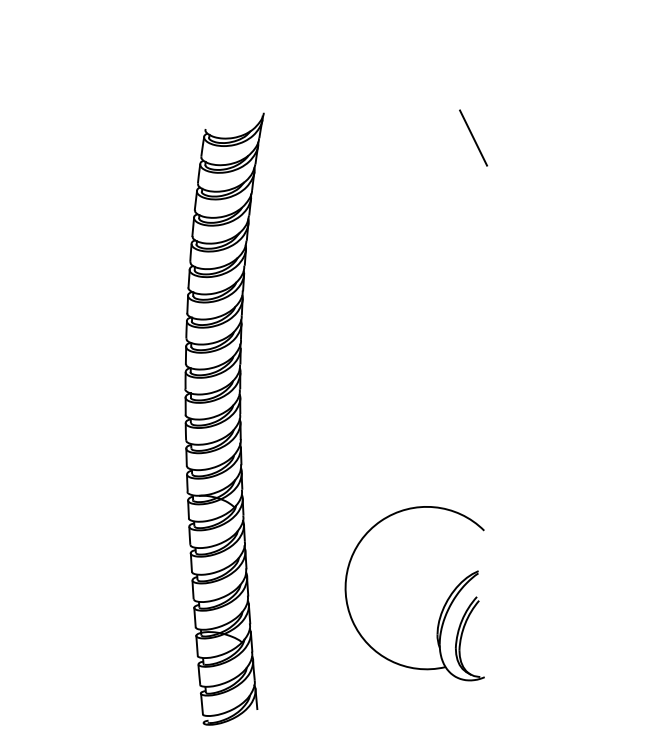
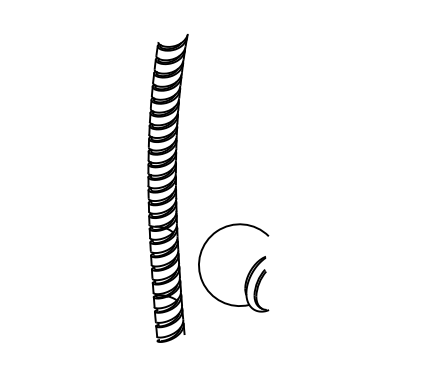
line: (473, 137) -> (293, 46), removed
part: (441, 606) -> (247, 274), moved

